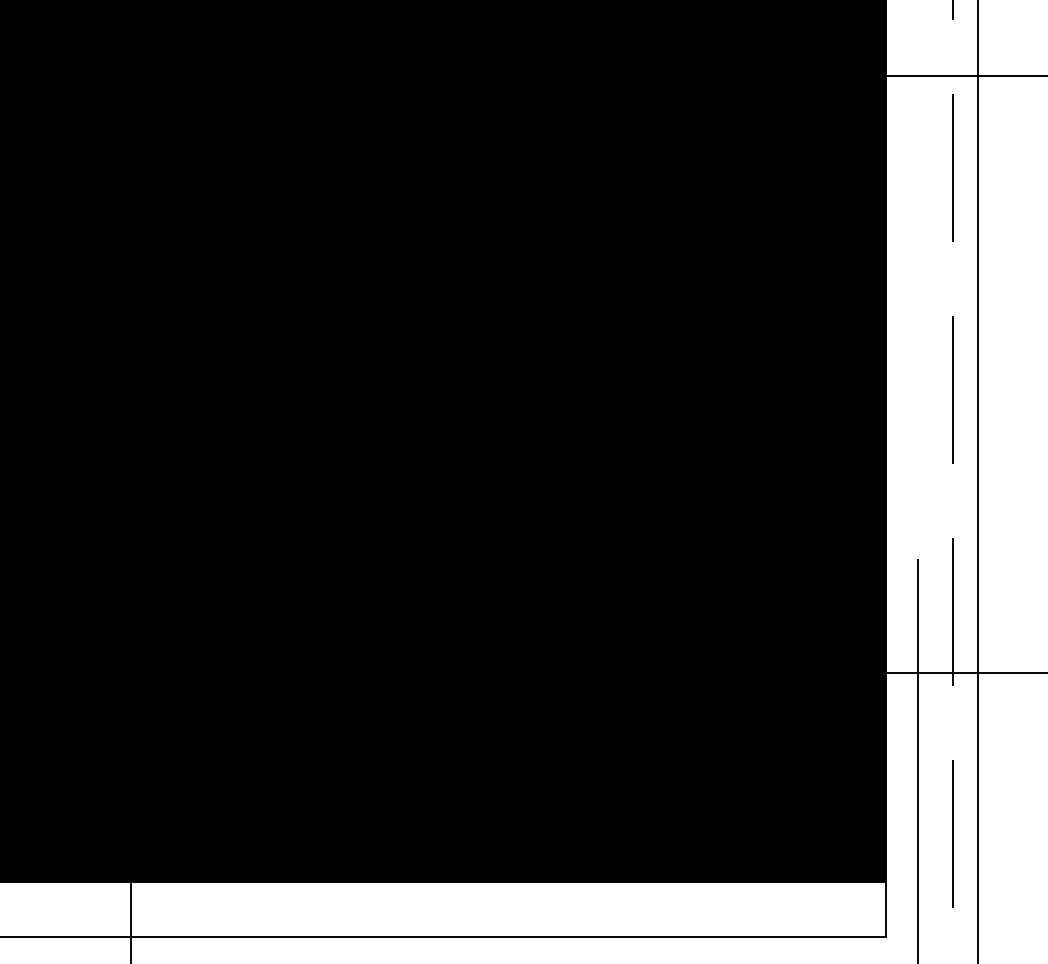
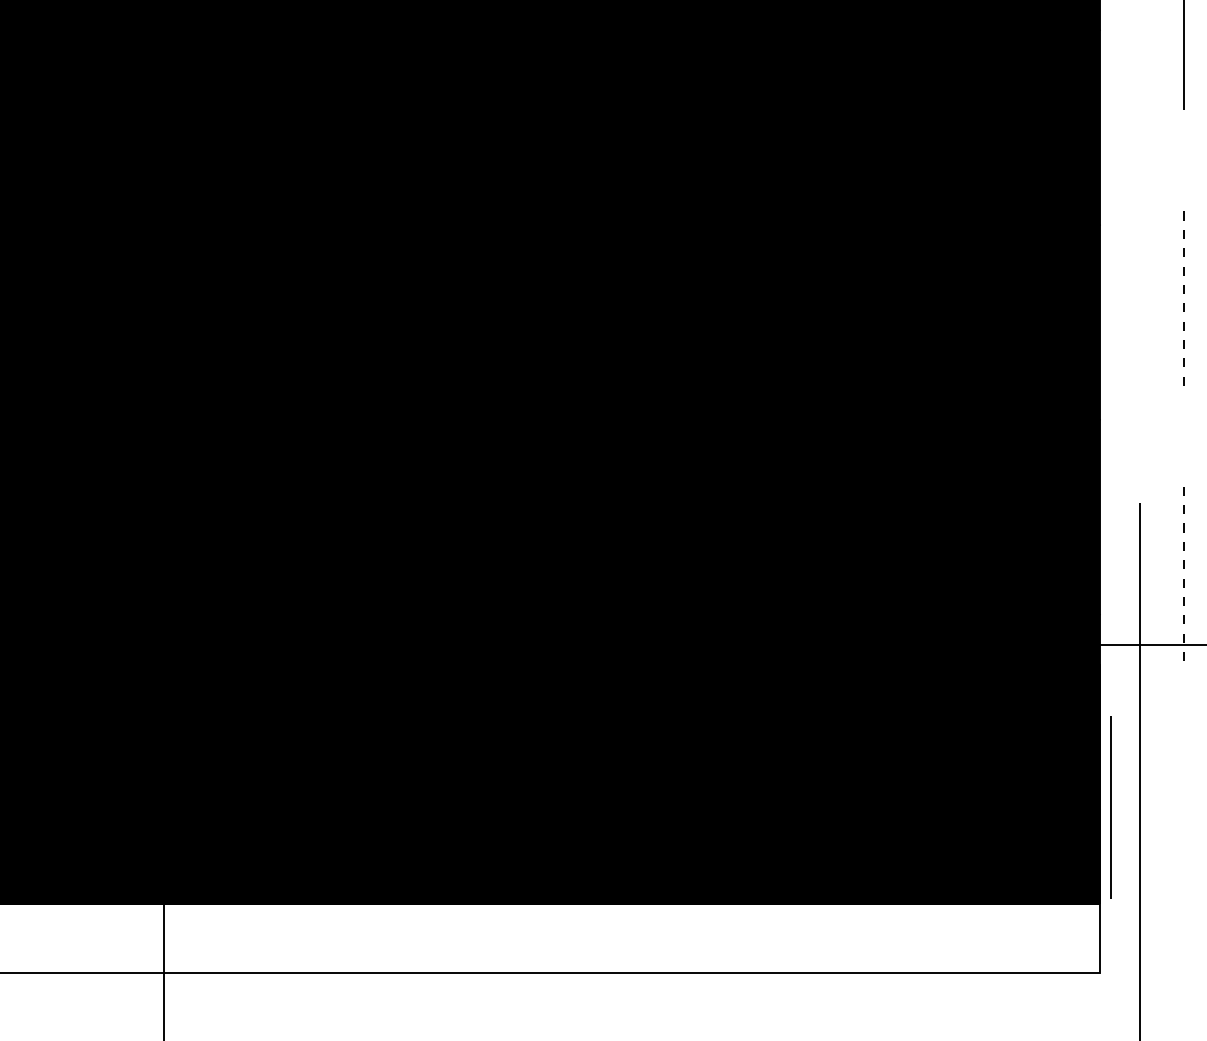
line: (953, 389) -> (1184, 293), solid -> dashed
line: (953, 612) -> (1184, 569), solid -> dashed
line: (952, 833) -> (1109, 806), moved

